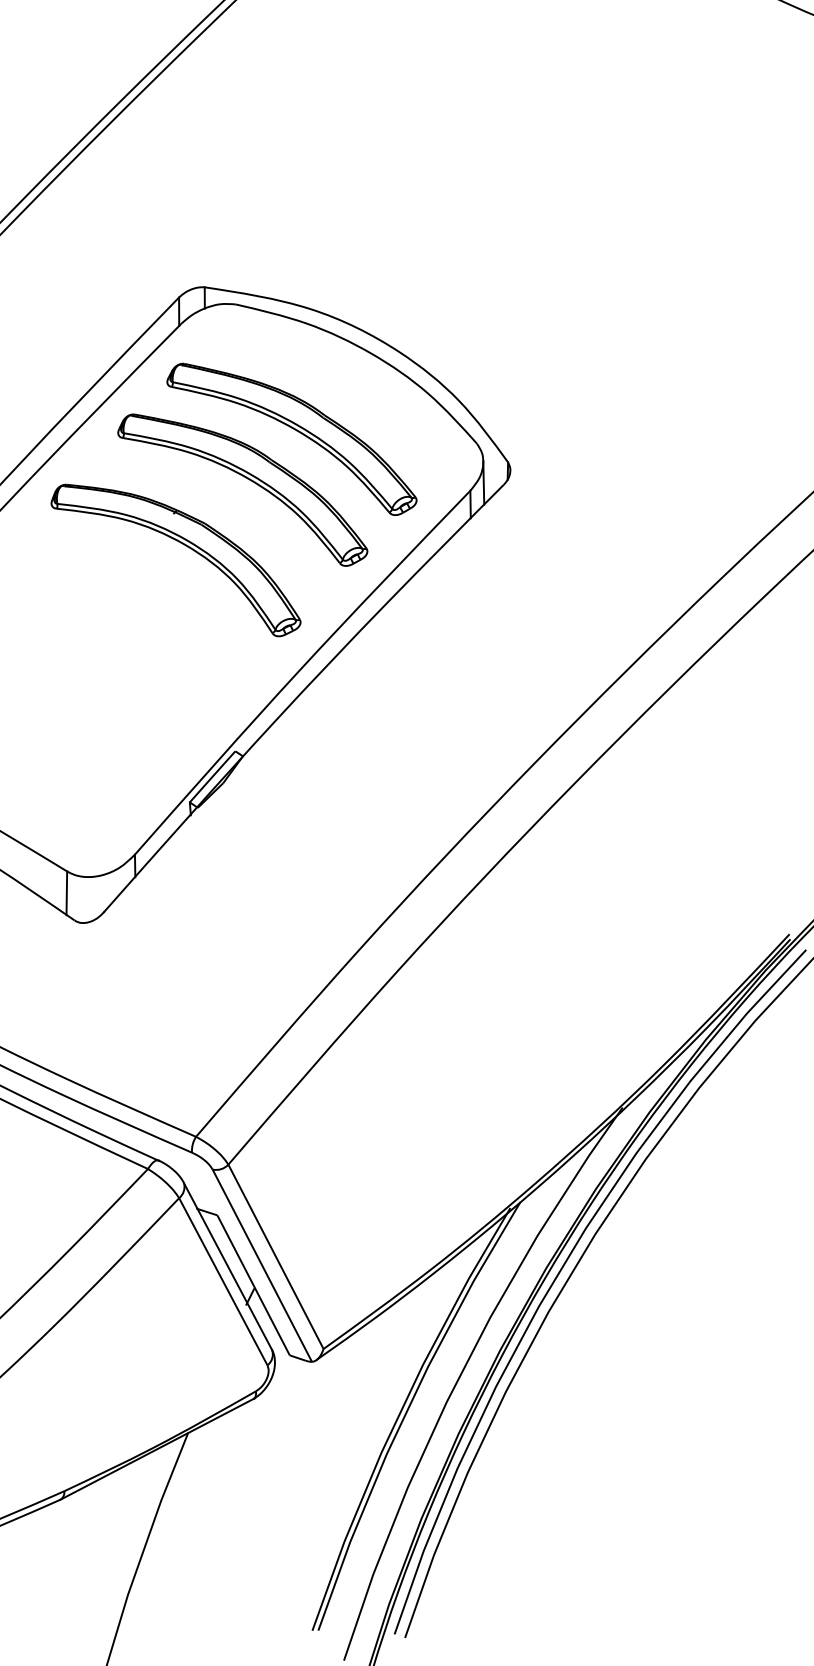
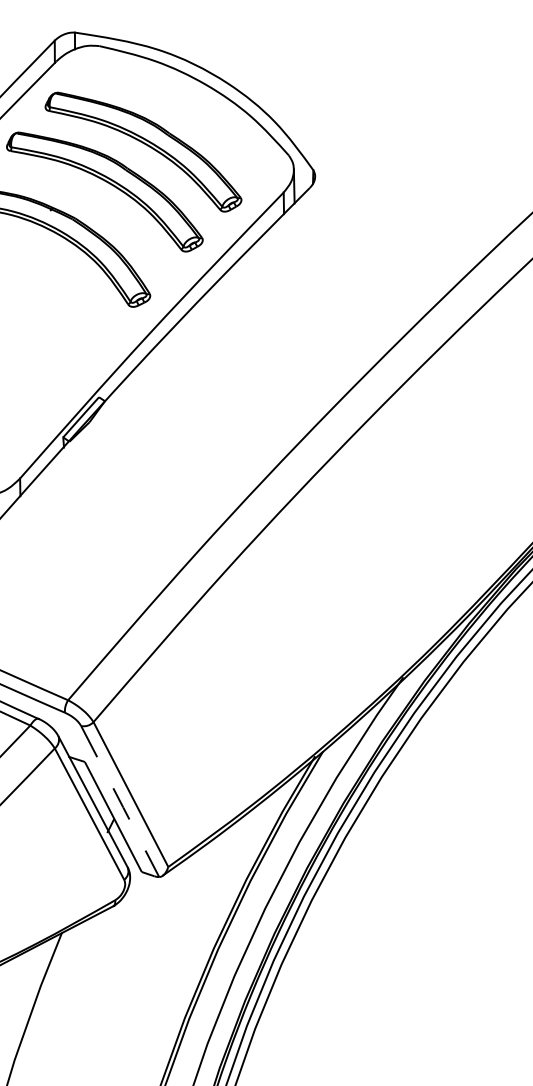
line: (262, 1266) -> (120, 802), solid -> dashed

